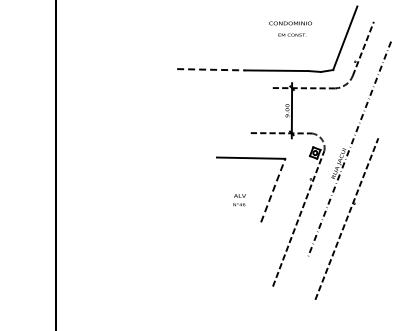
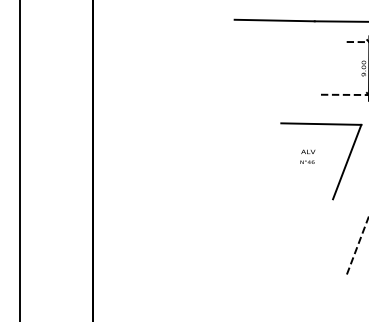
line: (211, 69) -> (274, 20), dashed -> solid
line: (273, 190) -> (347, 161), dashed -> solid
text: (239, 200) -> (307, 157), moved

